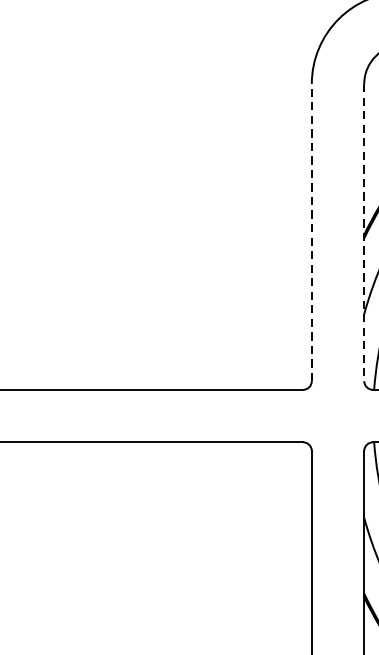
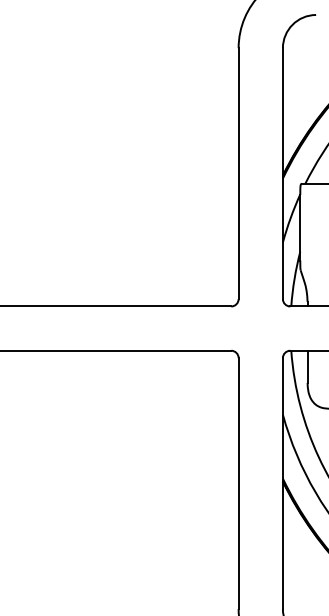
line: (311, 232) -> (238, 173), dashed -> solid
line: (363, 233) -> (282, 174), dashed -> solid

